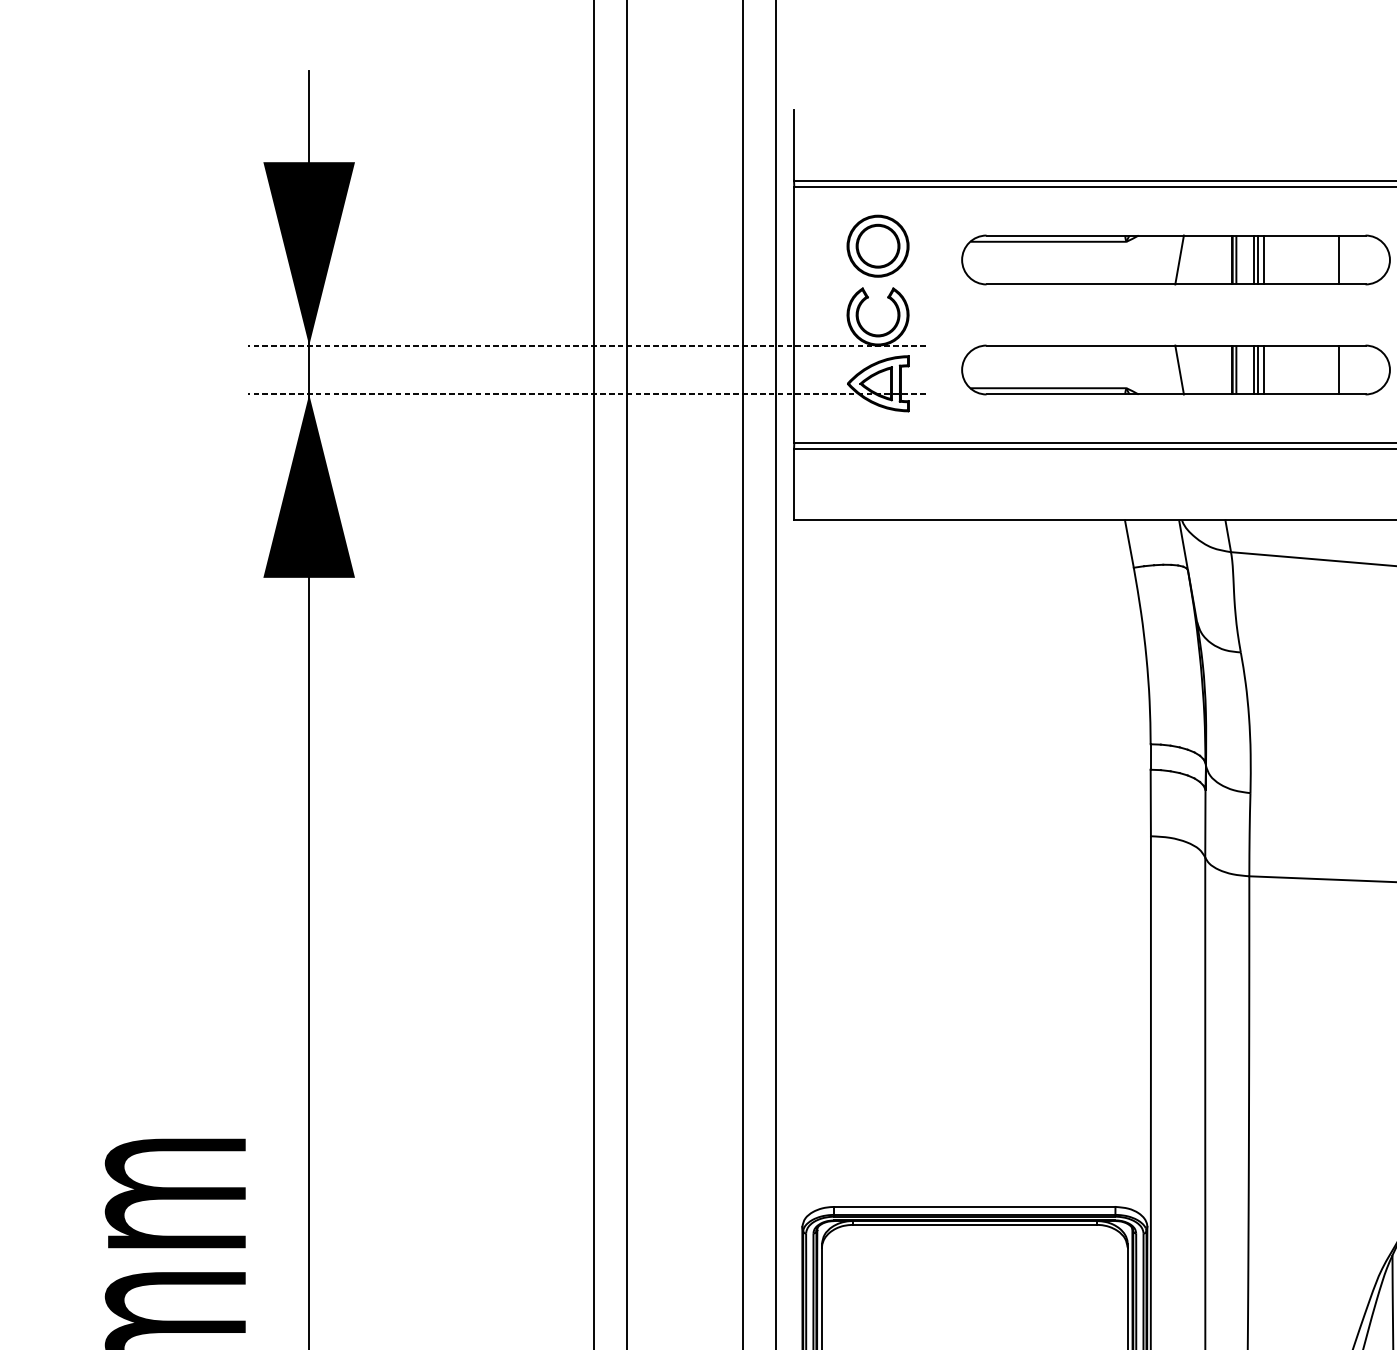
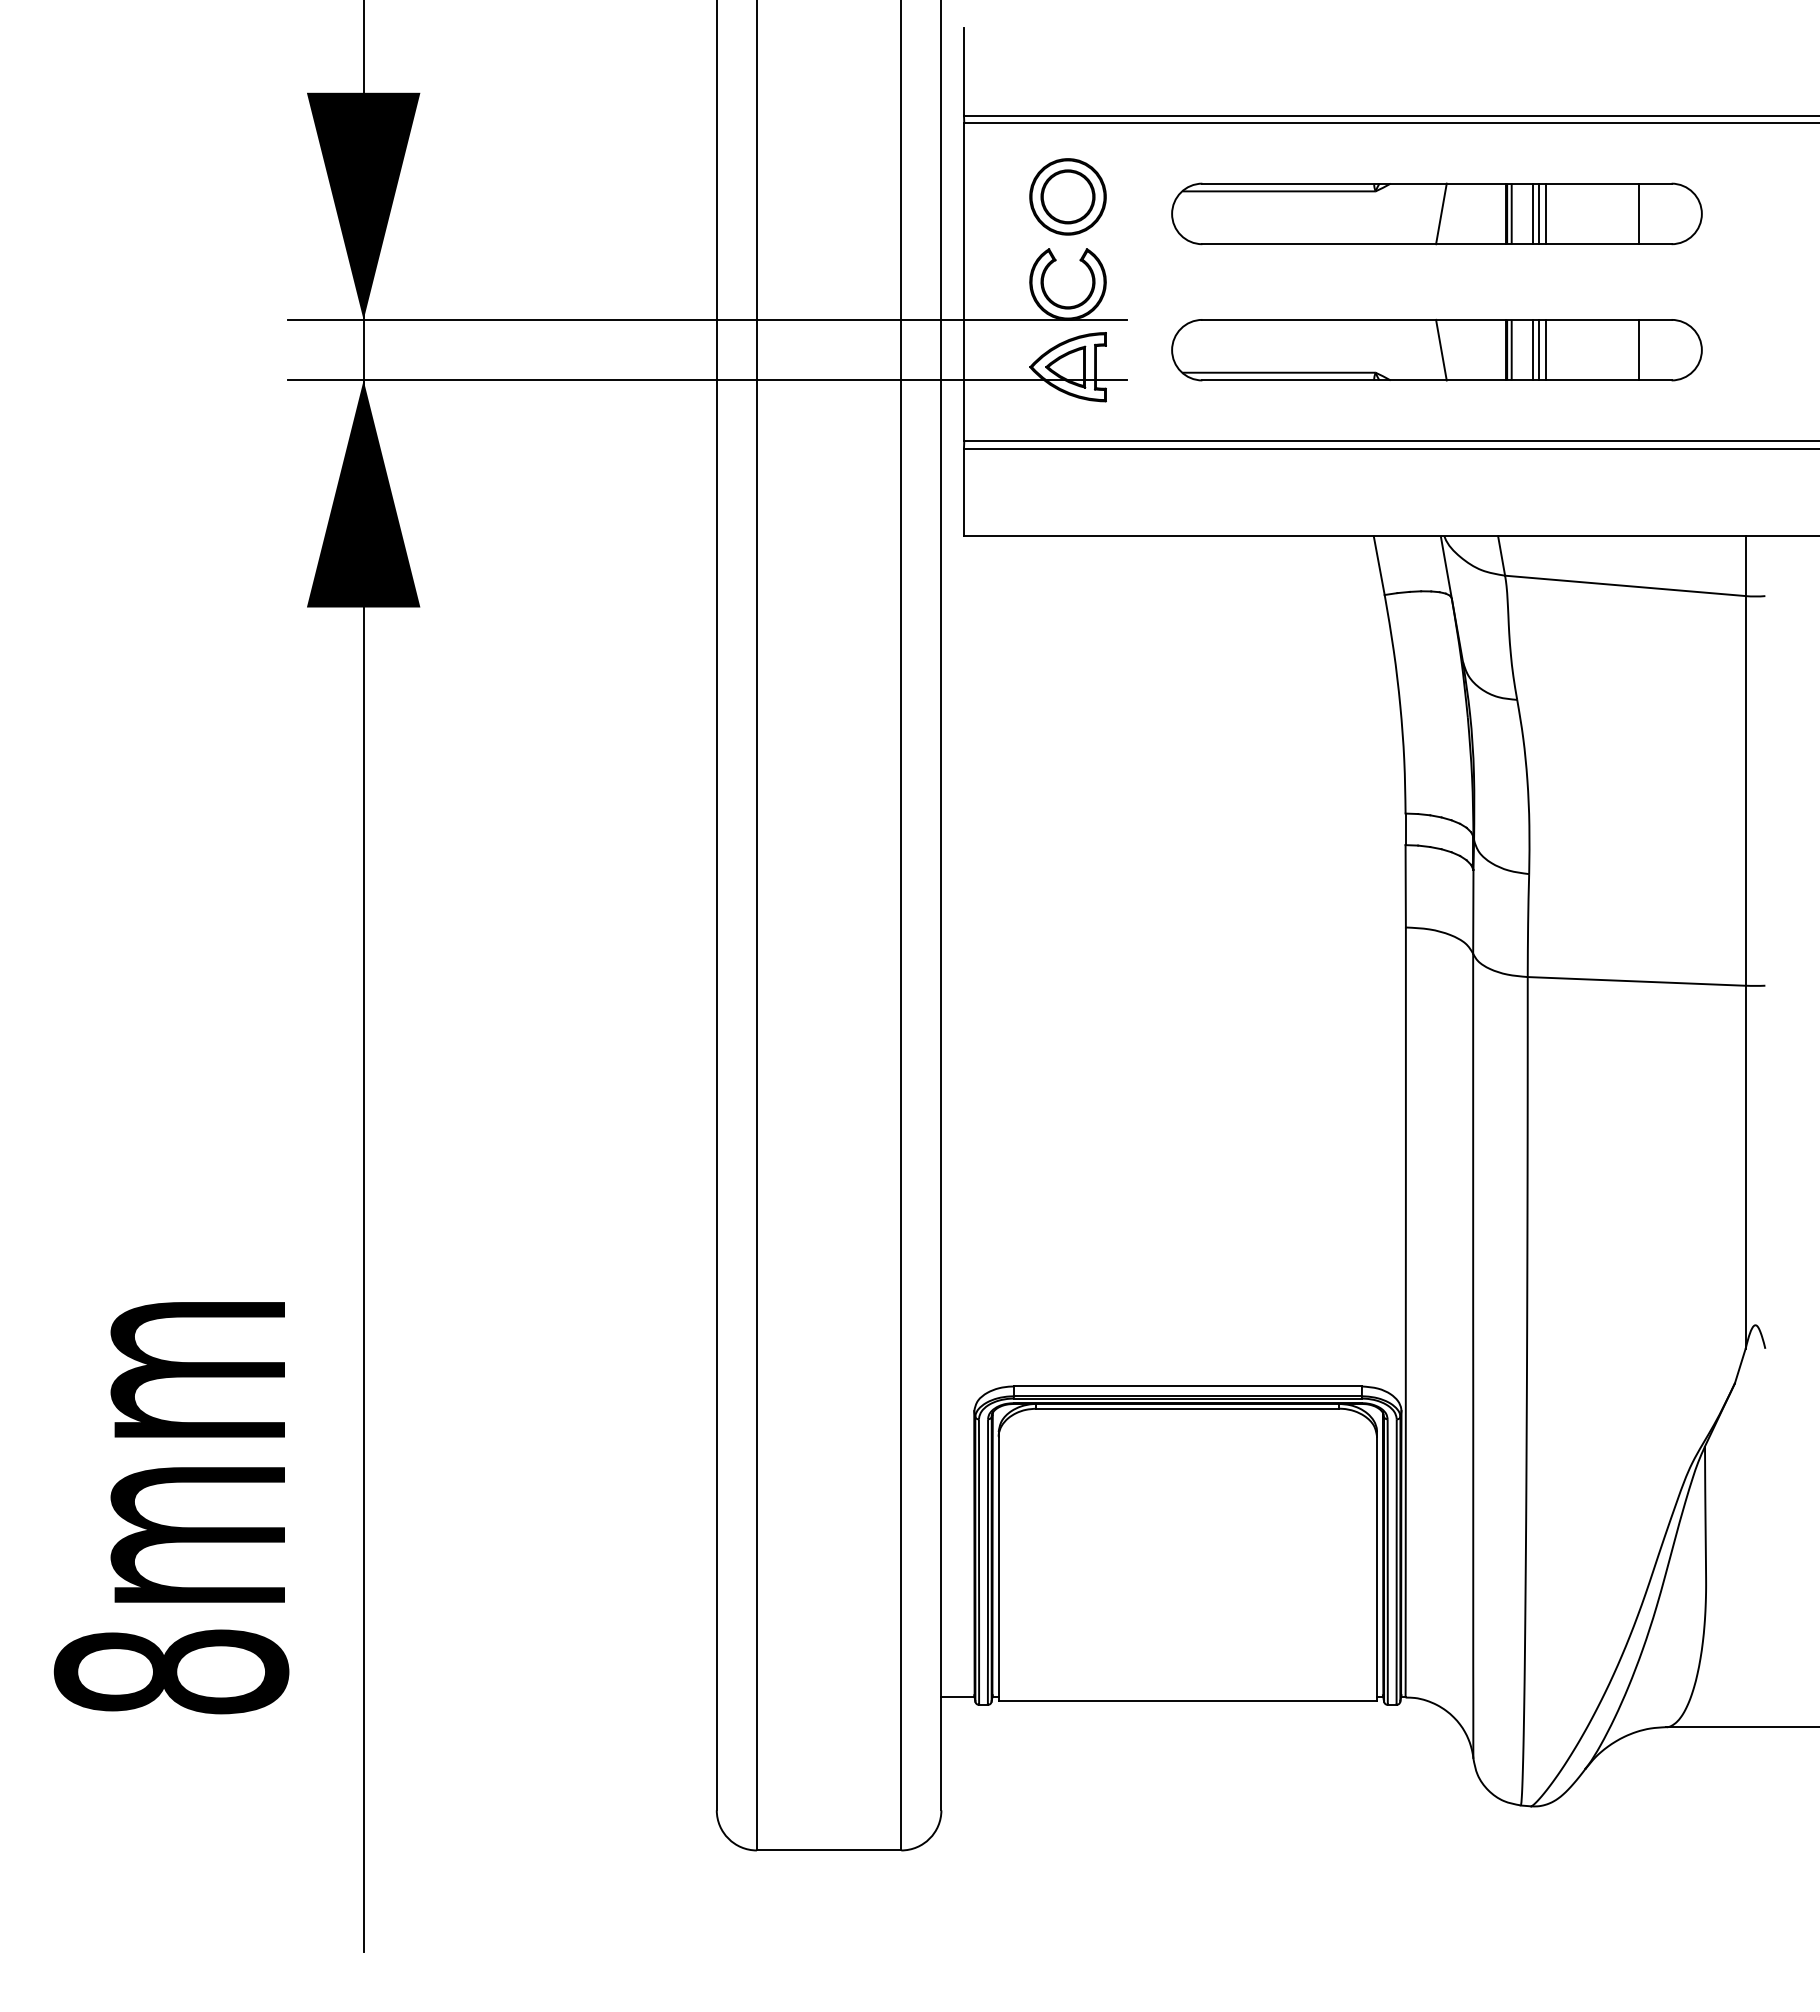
line: (586, 345) -> (706, 319), dashed -> solid
line: (586, 394) -> (706, 380), dashed -> solid

